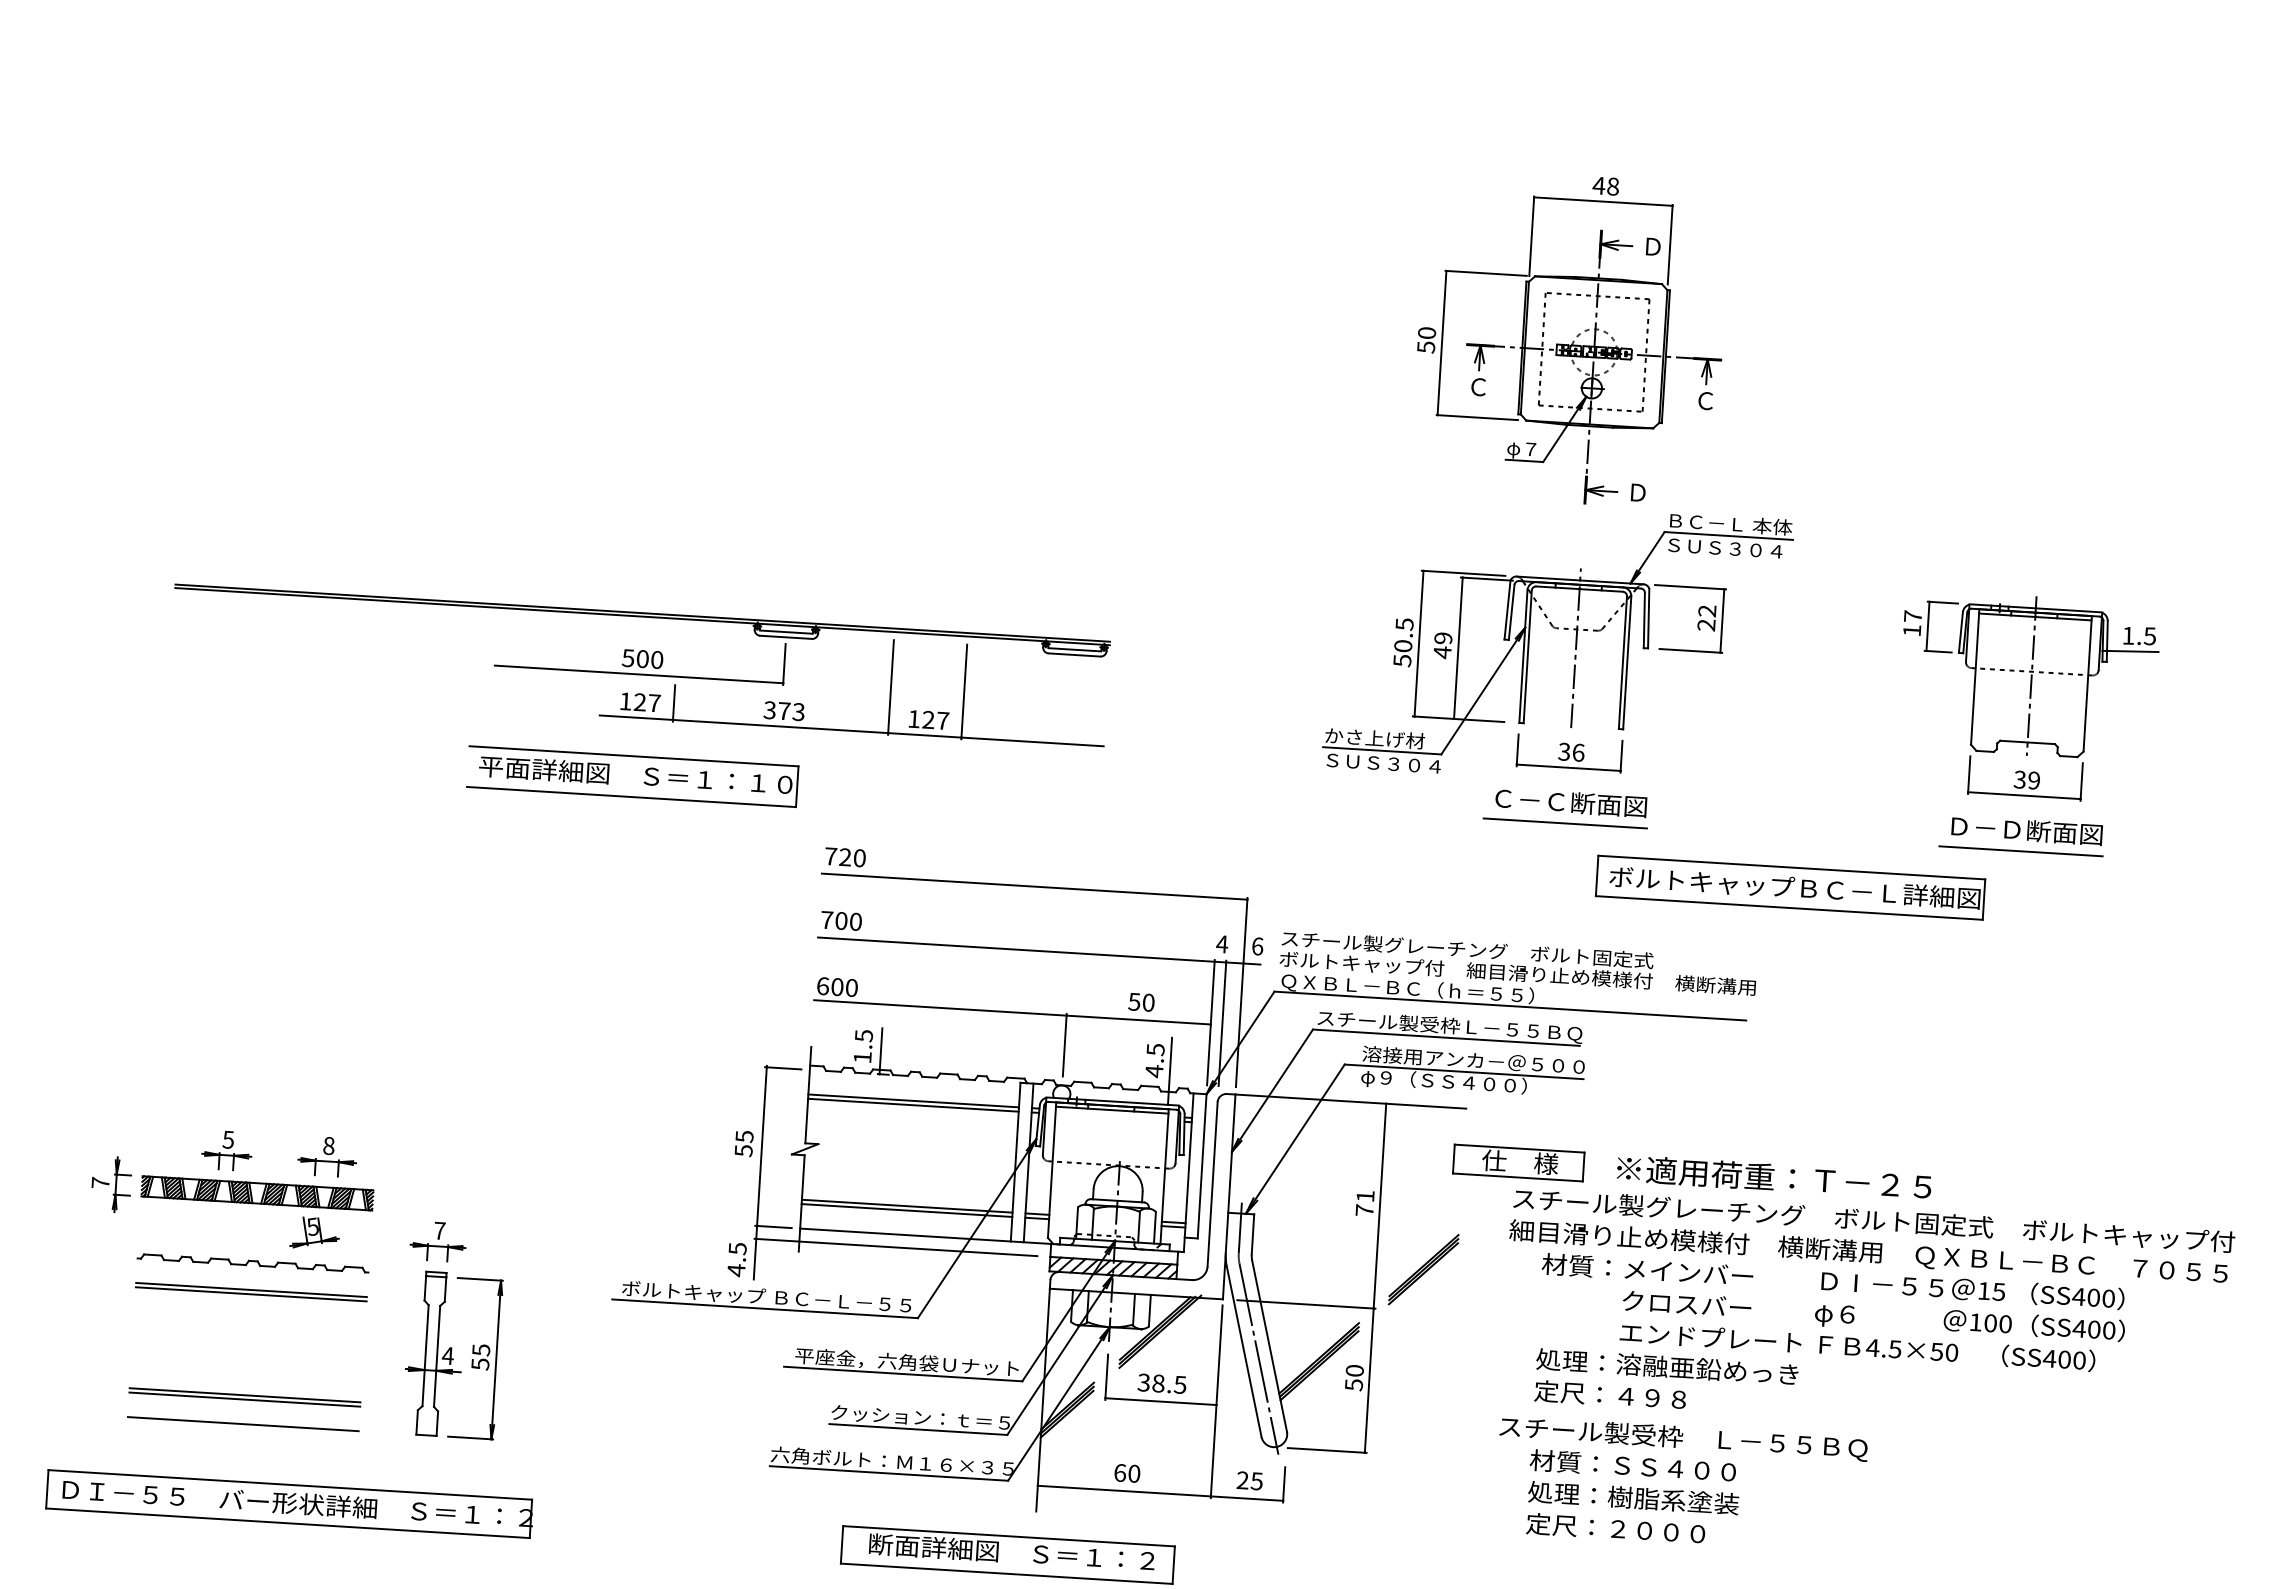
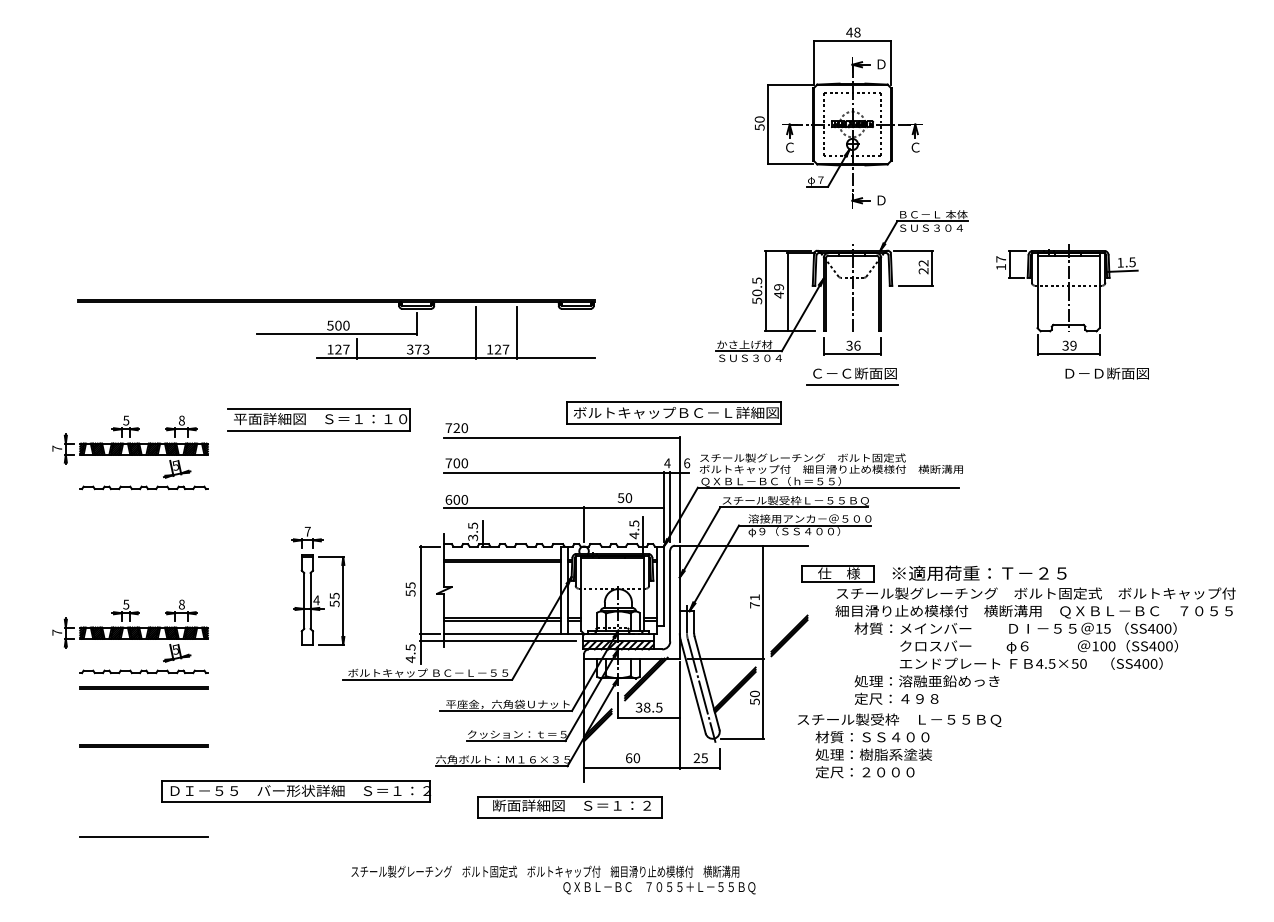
part: (2028, 696) -> (1067, 299), moved
part: (644, 773) -> (325, 417), moved
line: (2020, 851) -> (1104, 385), removed
part: (252, 865) -> (130, 452), added
part: (1790, 886) -> (673, 412), moved
text: (863, 1056) -> (473, 537), 1.5 -> 3.5
part: (440, 1328) -> (311, 585), moved
line: (242, 1423) -> (143, 836), moved
text: (1680, 1484) -> (899, 745), moved
part: (290, 1504) -> (296, 791), moved

